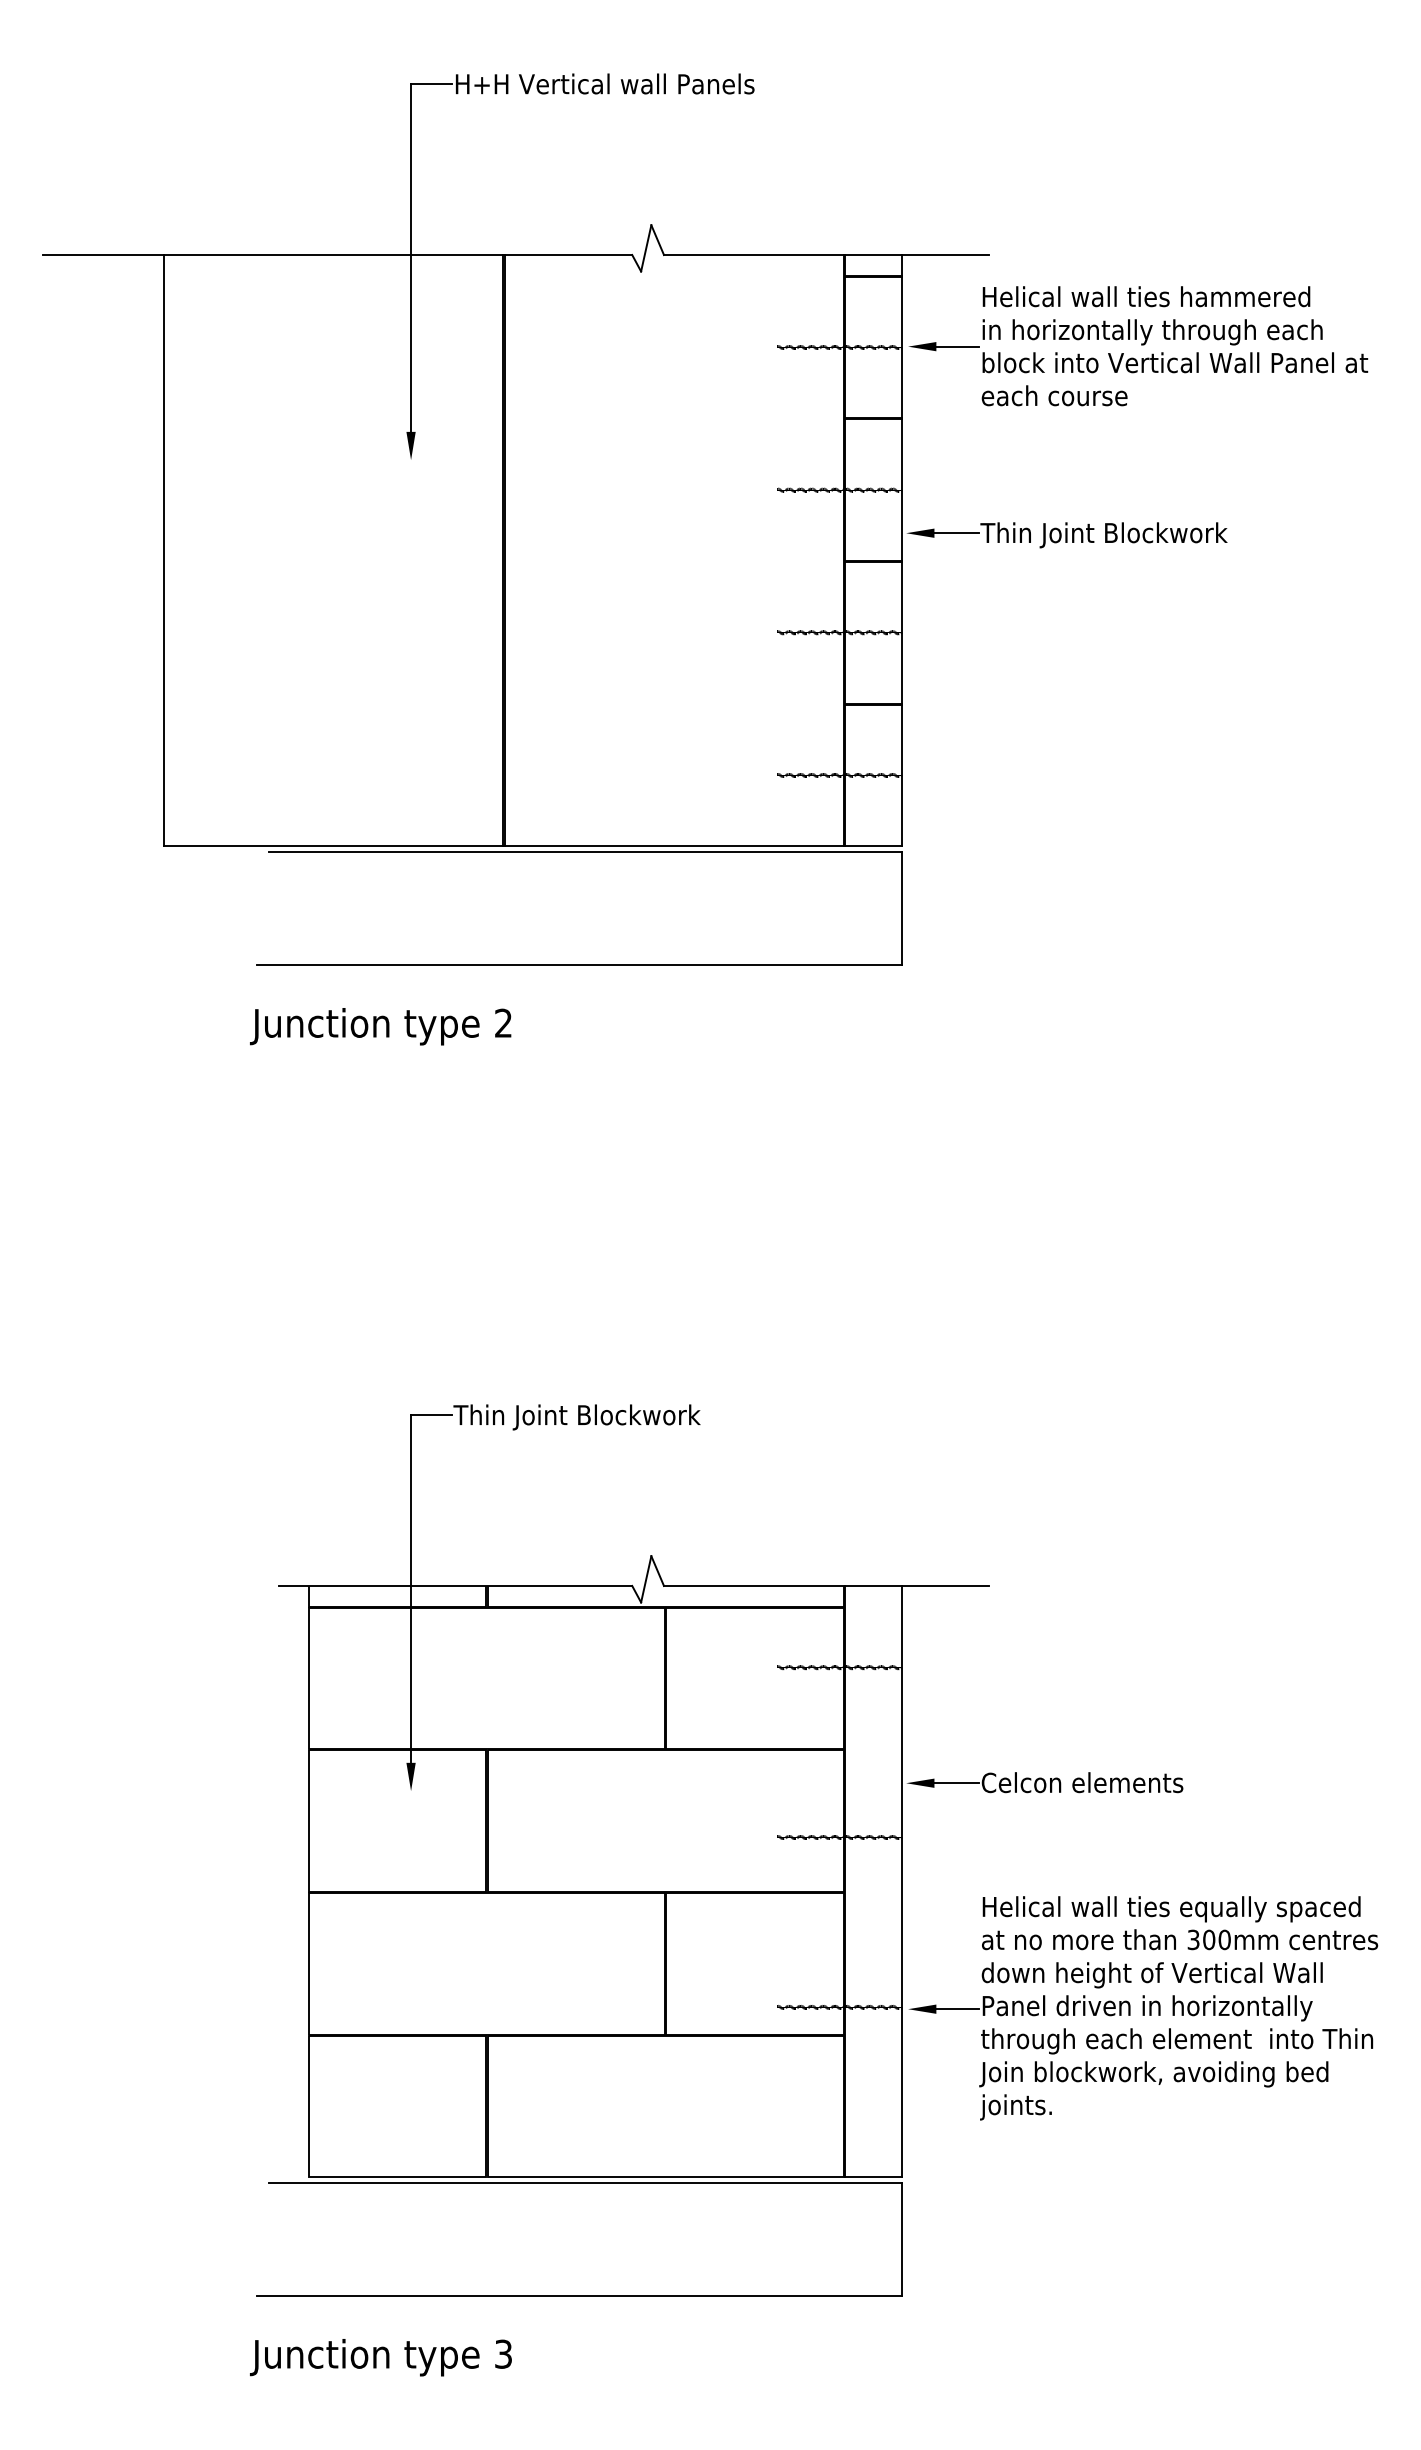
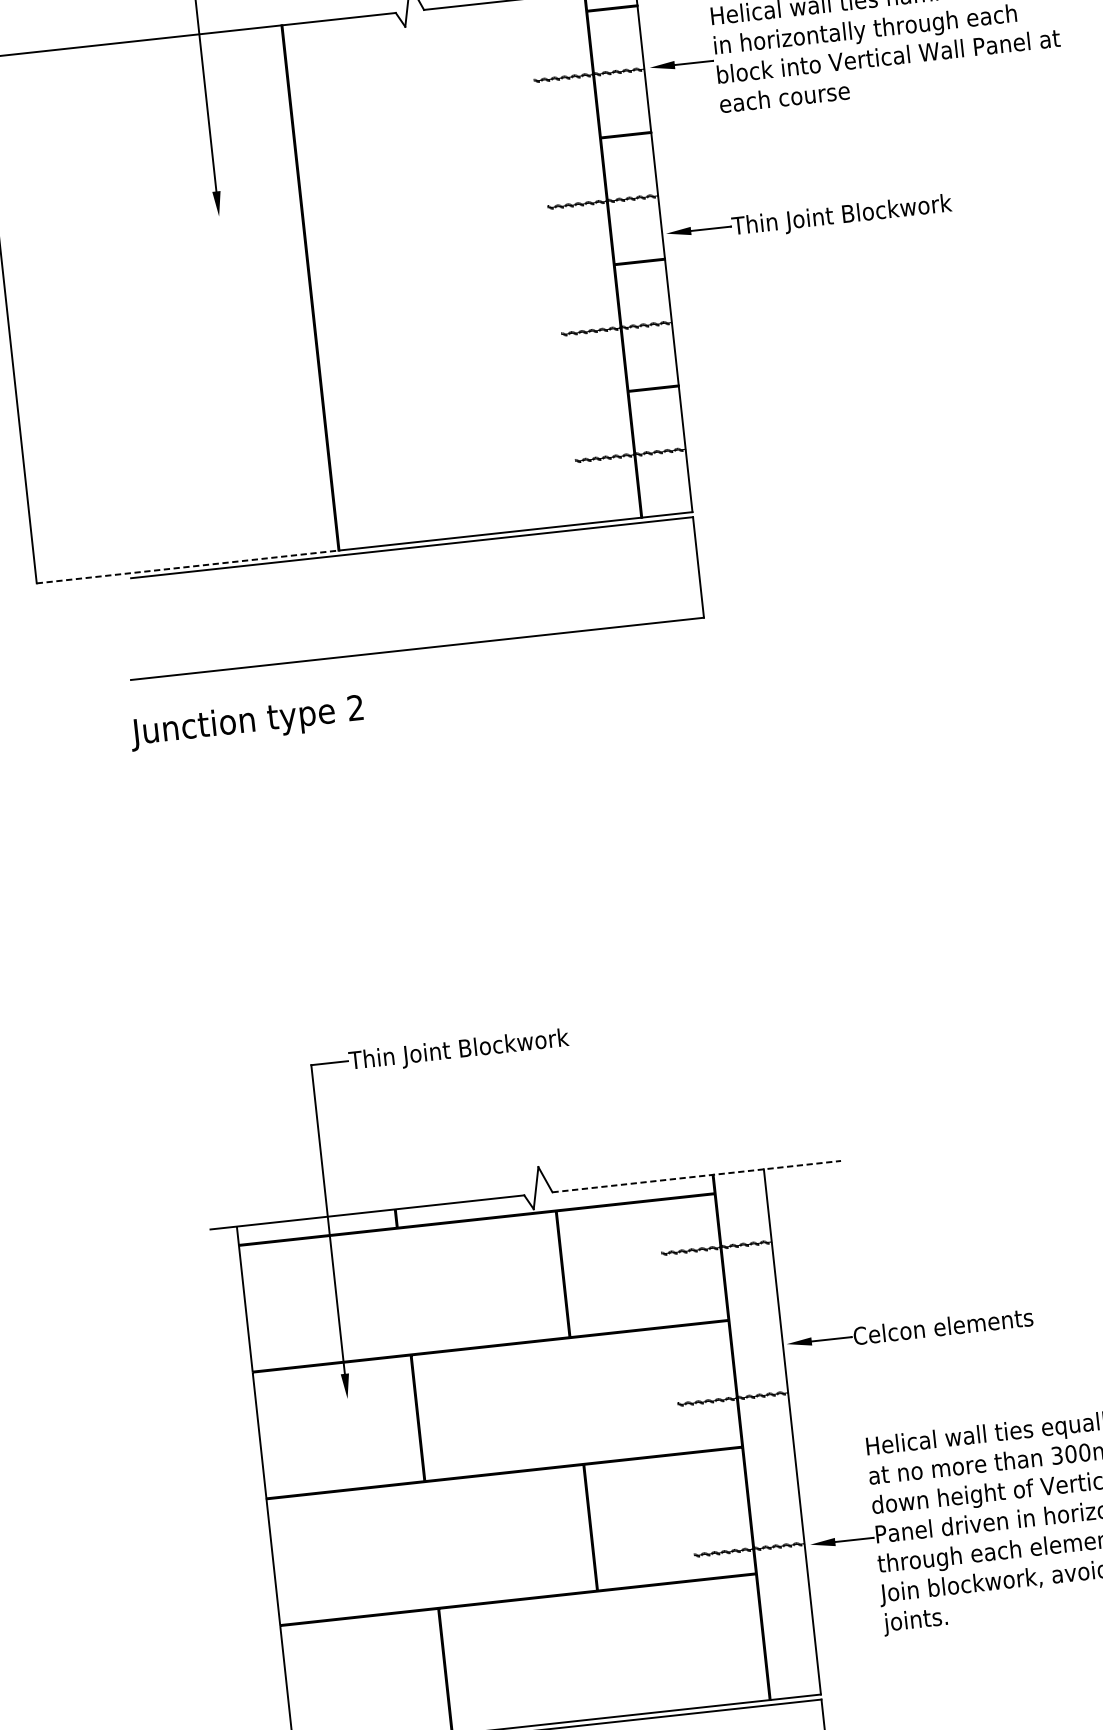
line: (333, 846) -> (187, 567), solid -> dashed
line: (826, 1585) -> (696, 1176), solid -> dashed

